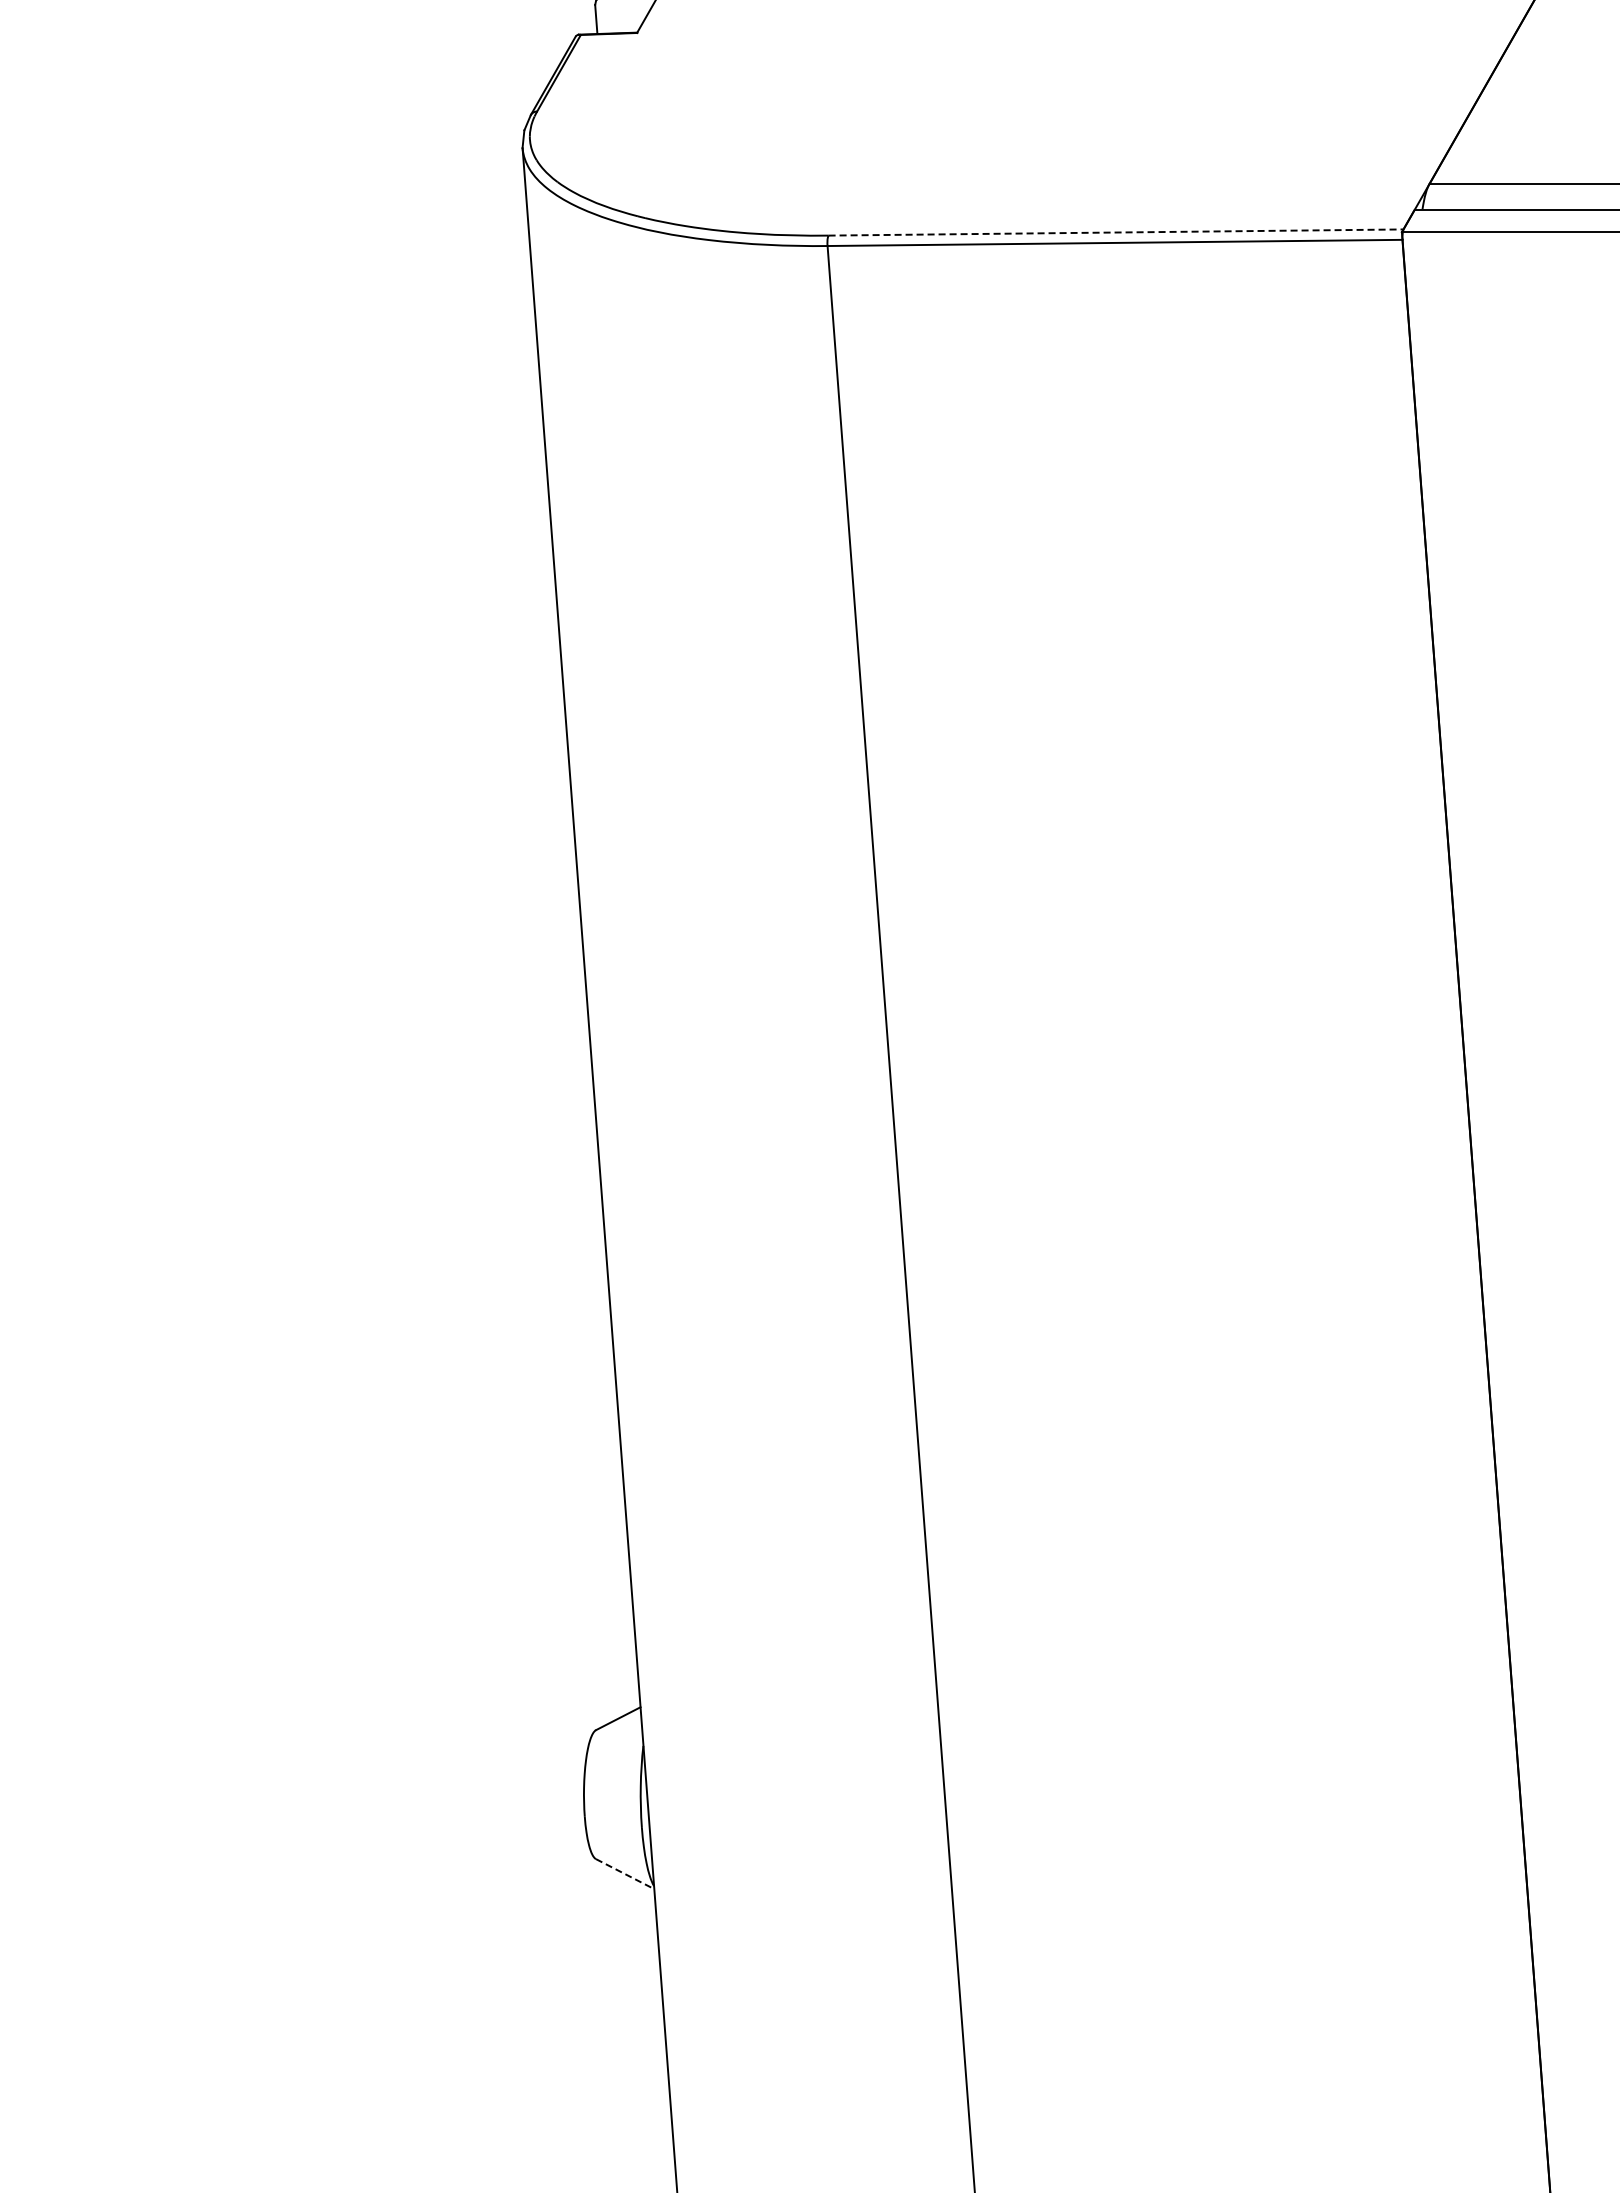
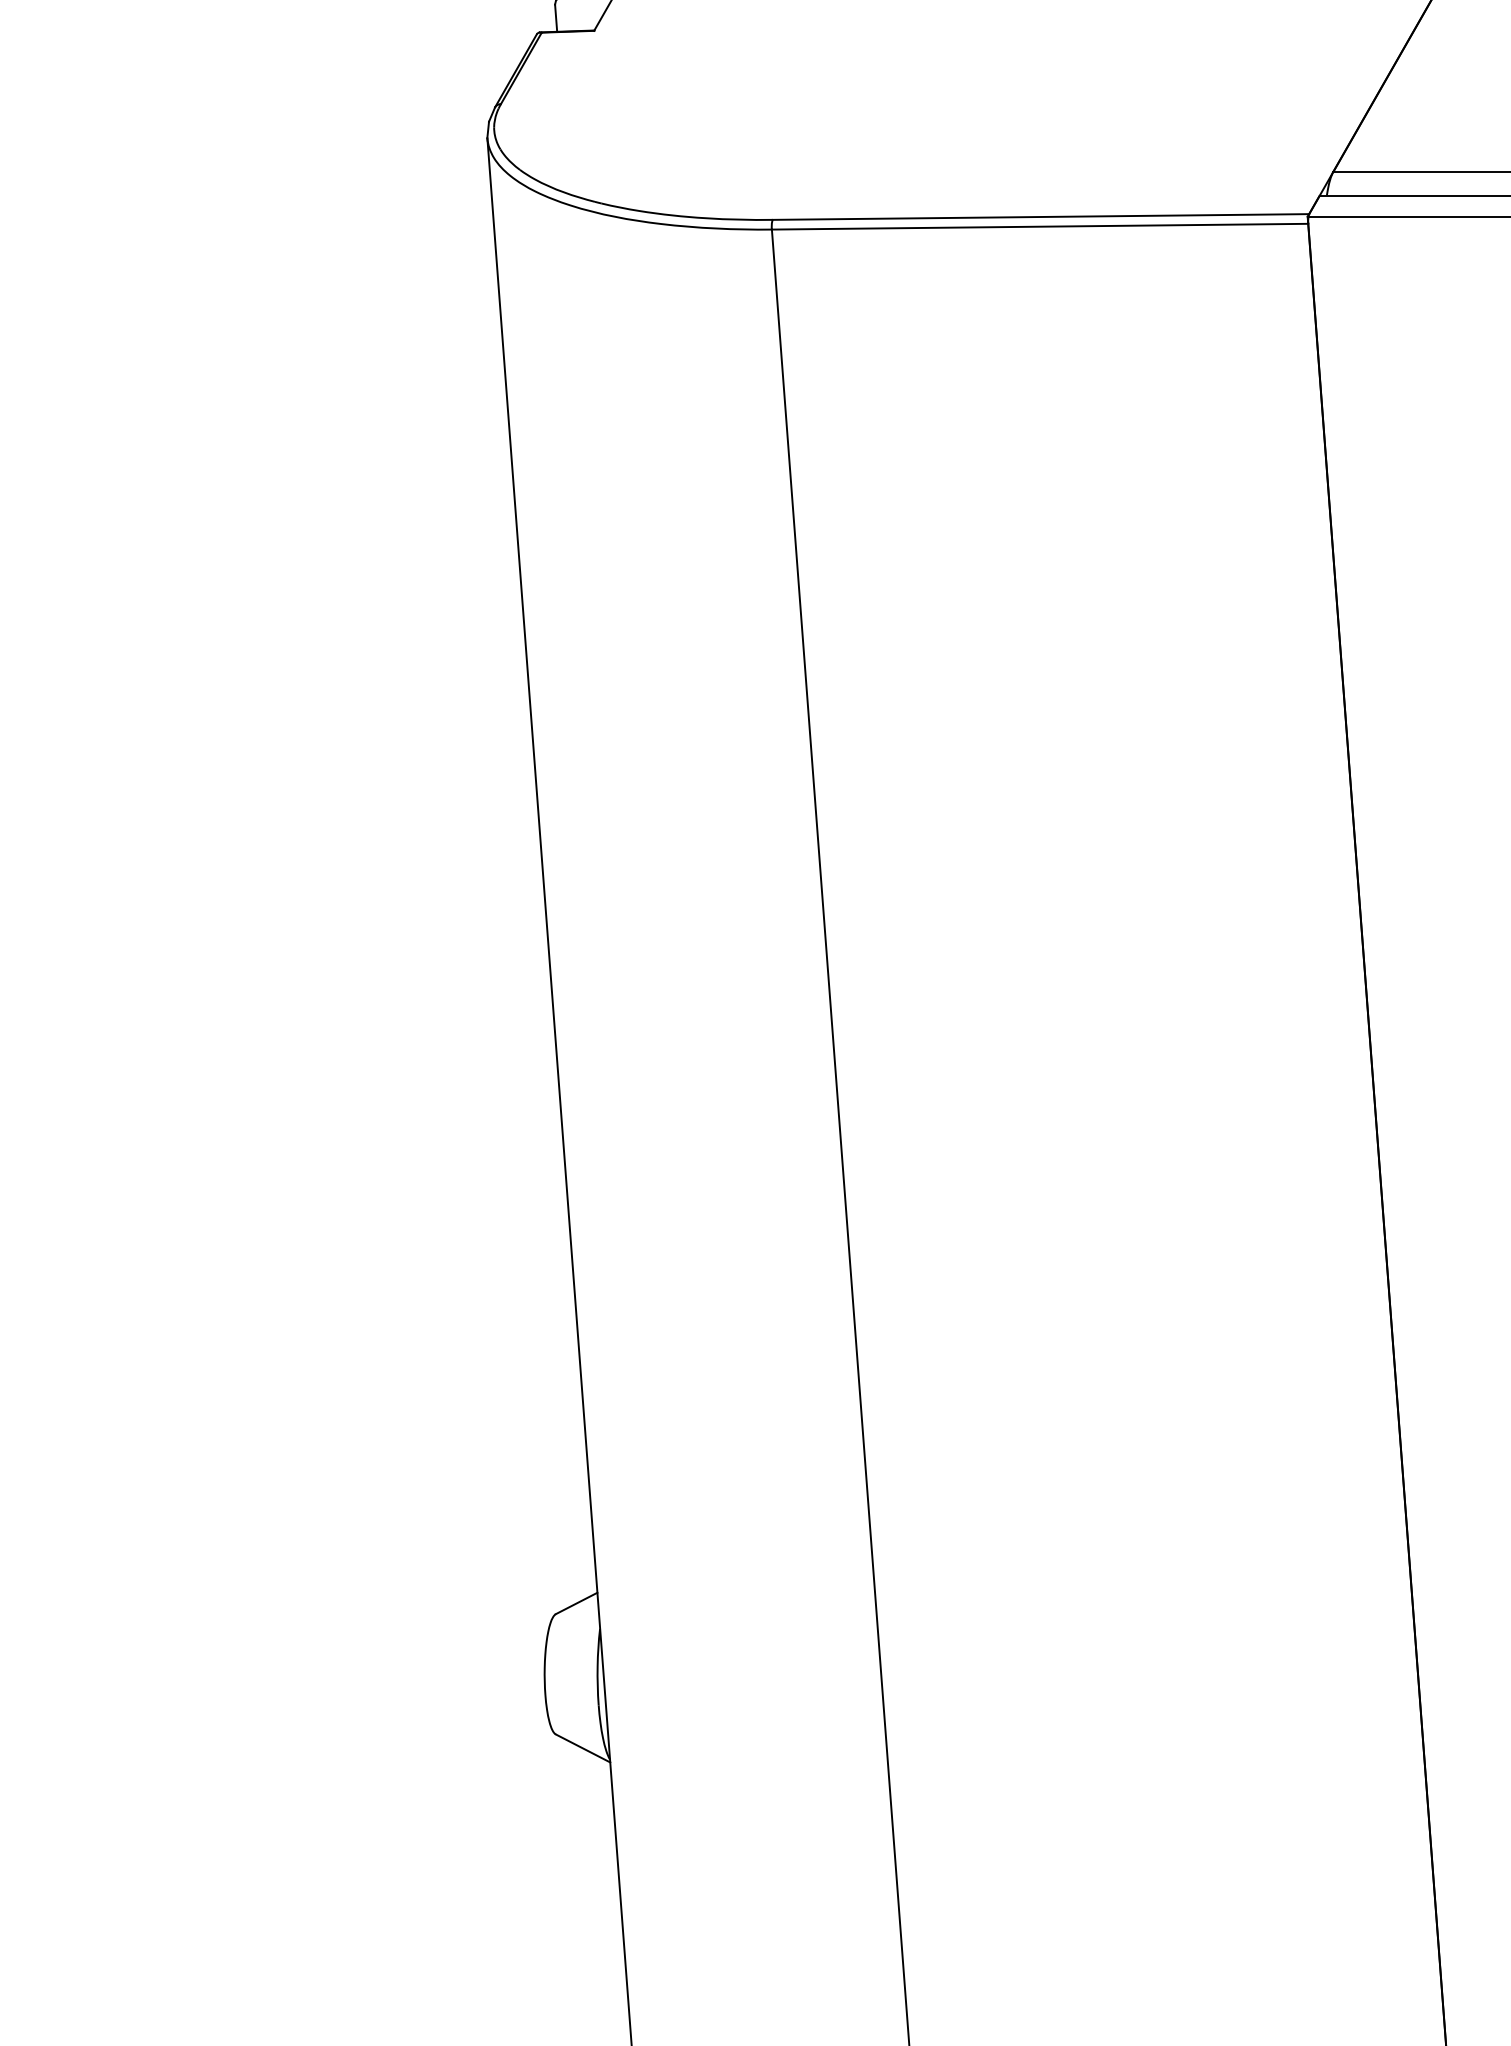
line: (1116, 232) -> (1041, 216), dashed -> solid
line: (625, 1874) -> (583, 1748), dashed -> solid

